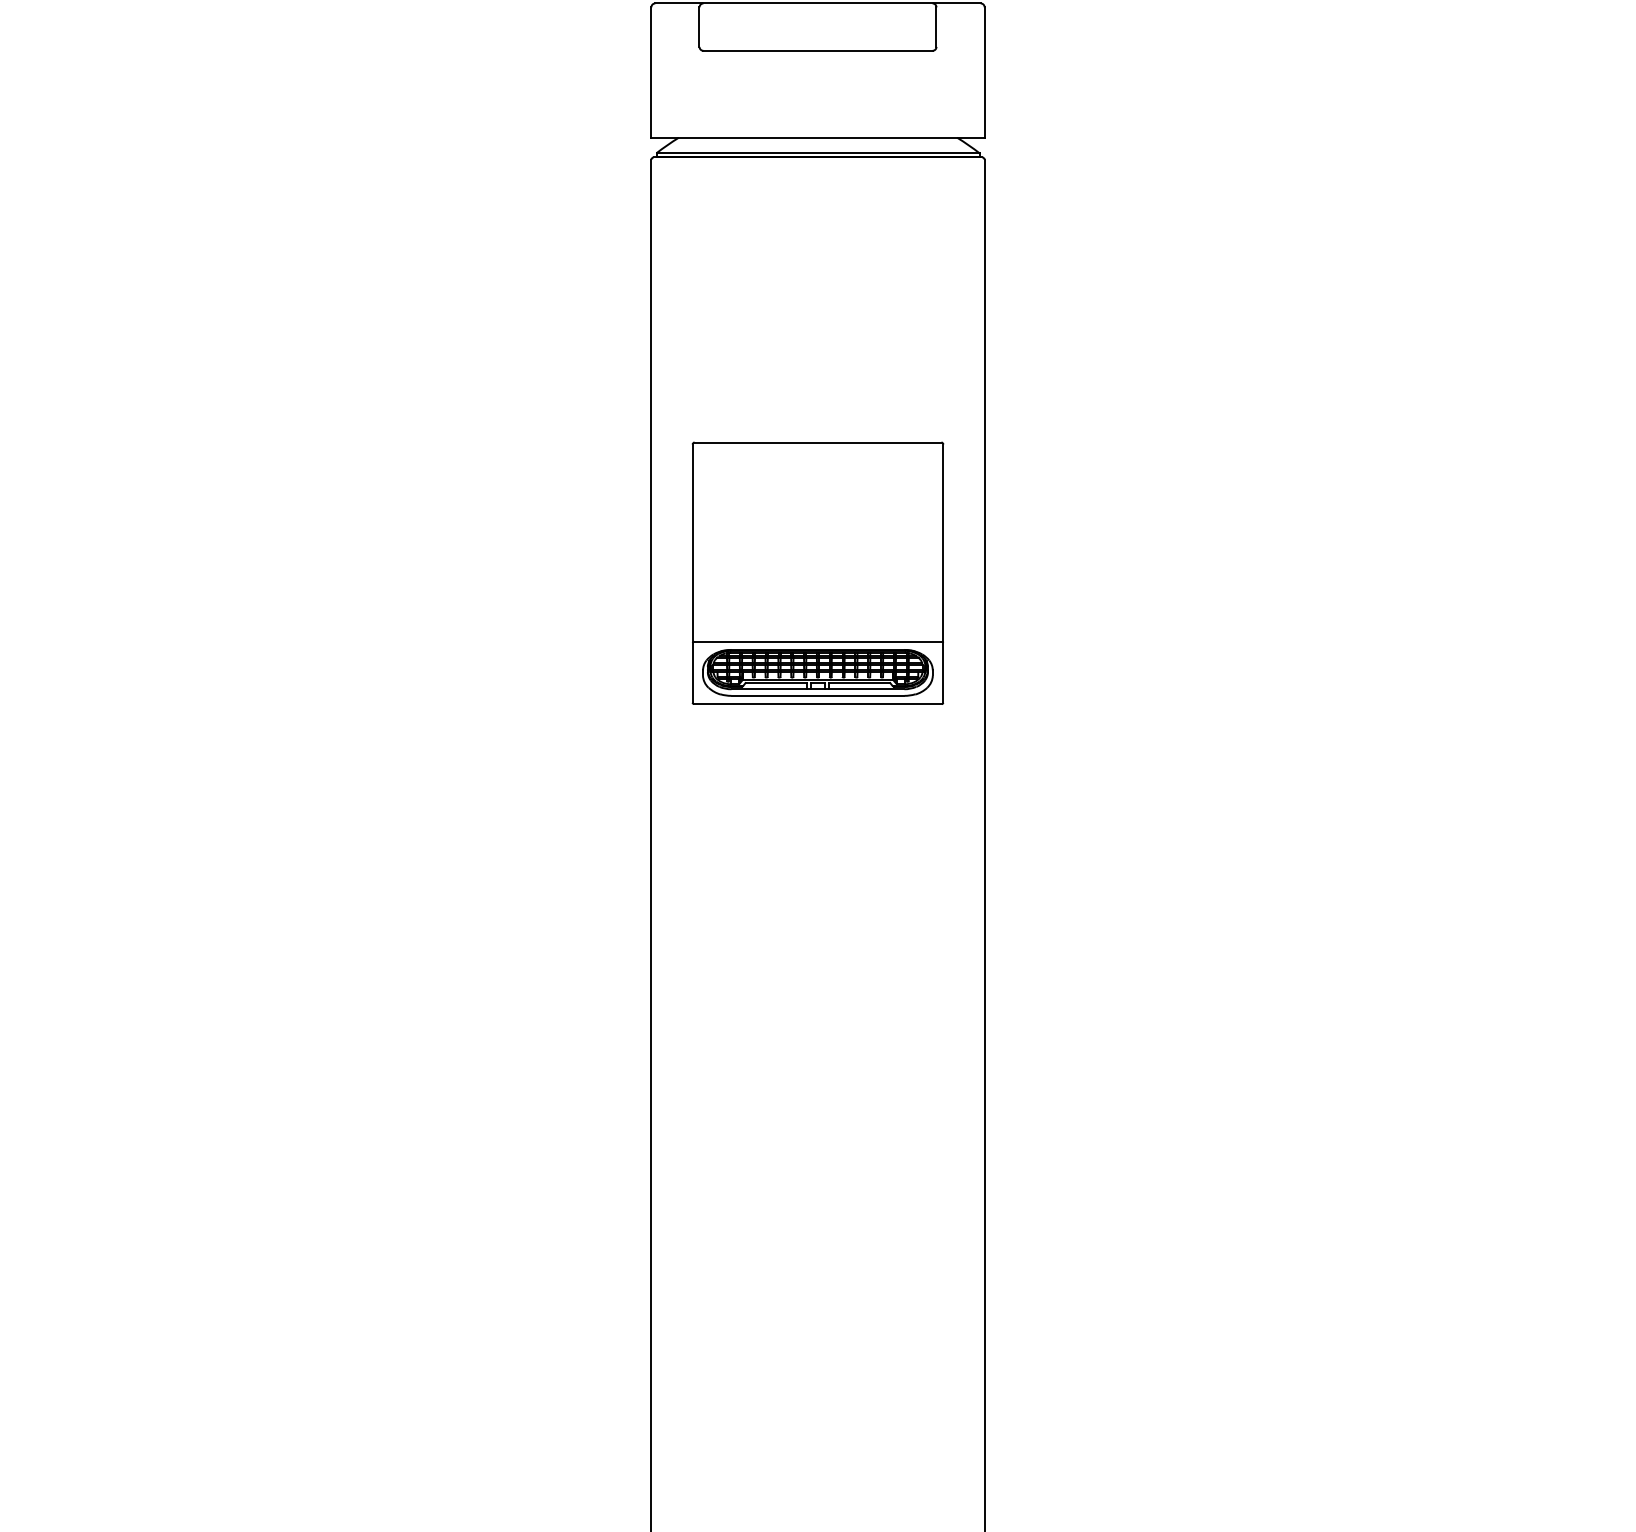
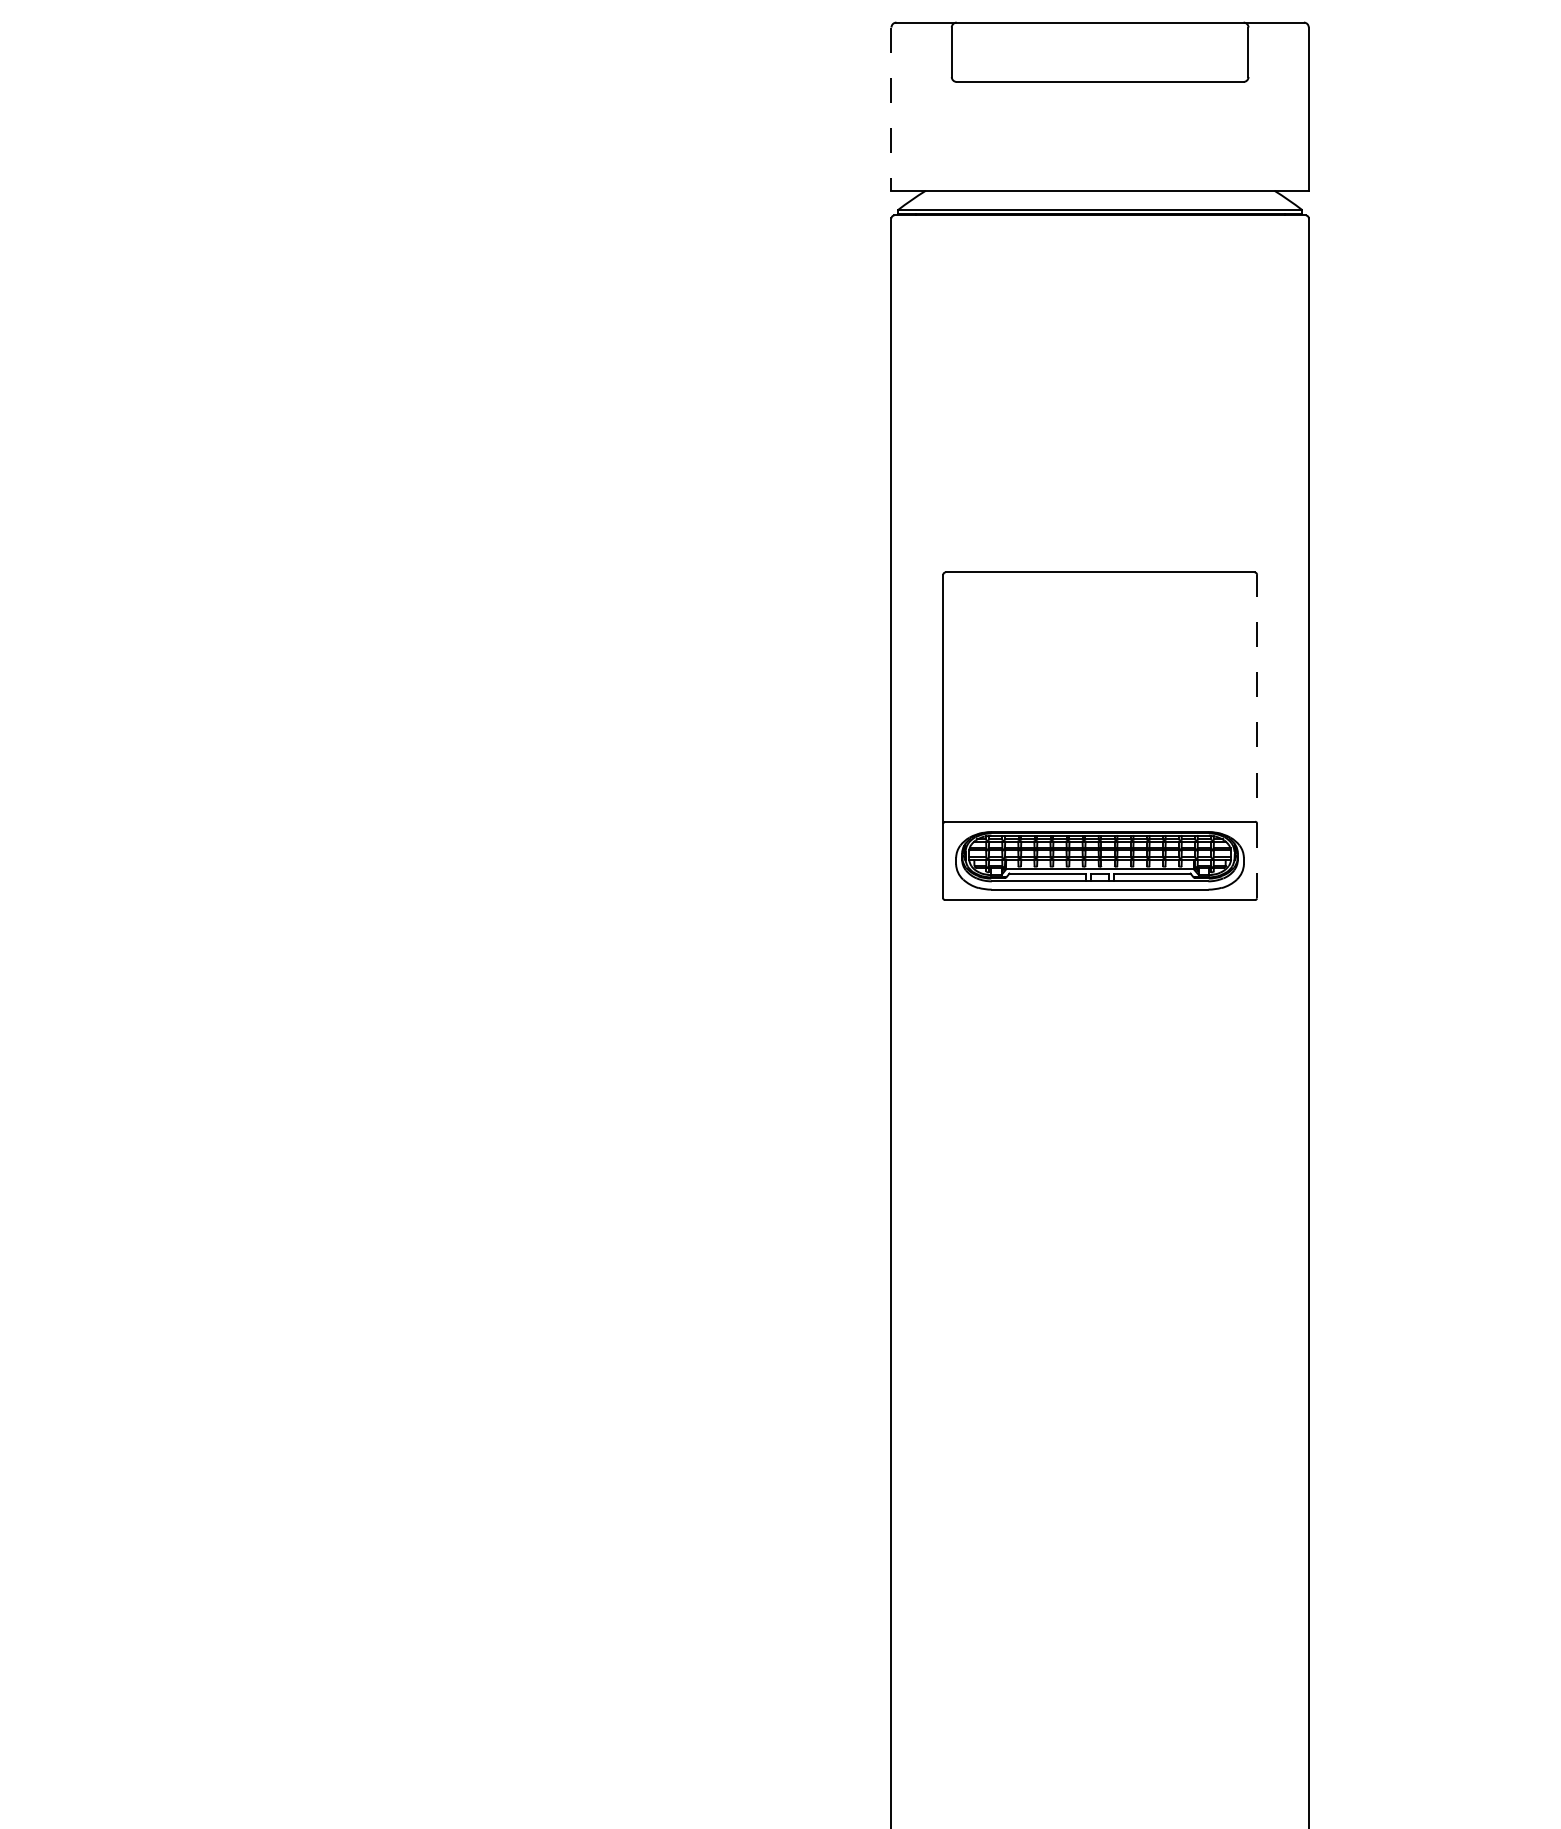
line: (651, 73) -> (891, 110), solid -> dashed
line: (943, 573) -> (1257, 736), solid -> dashed

